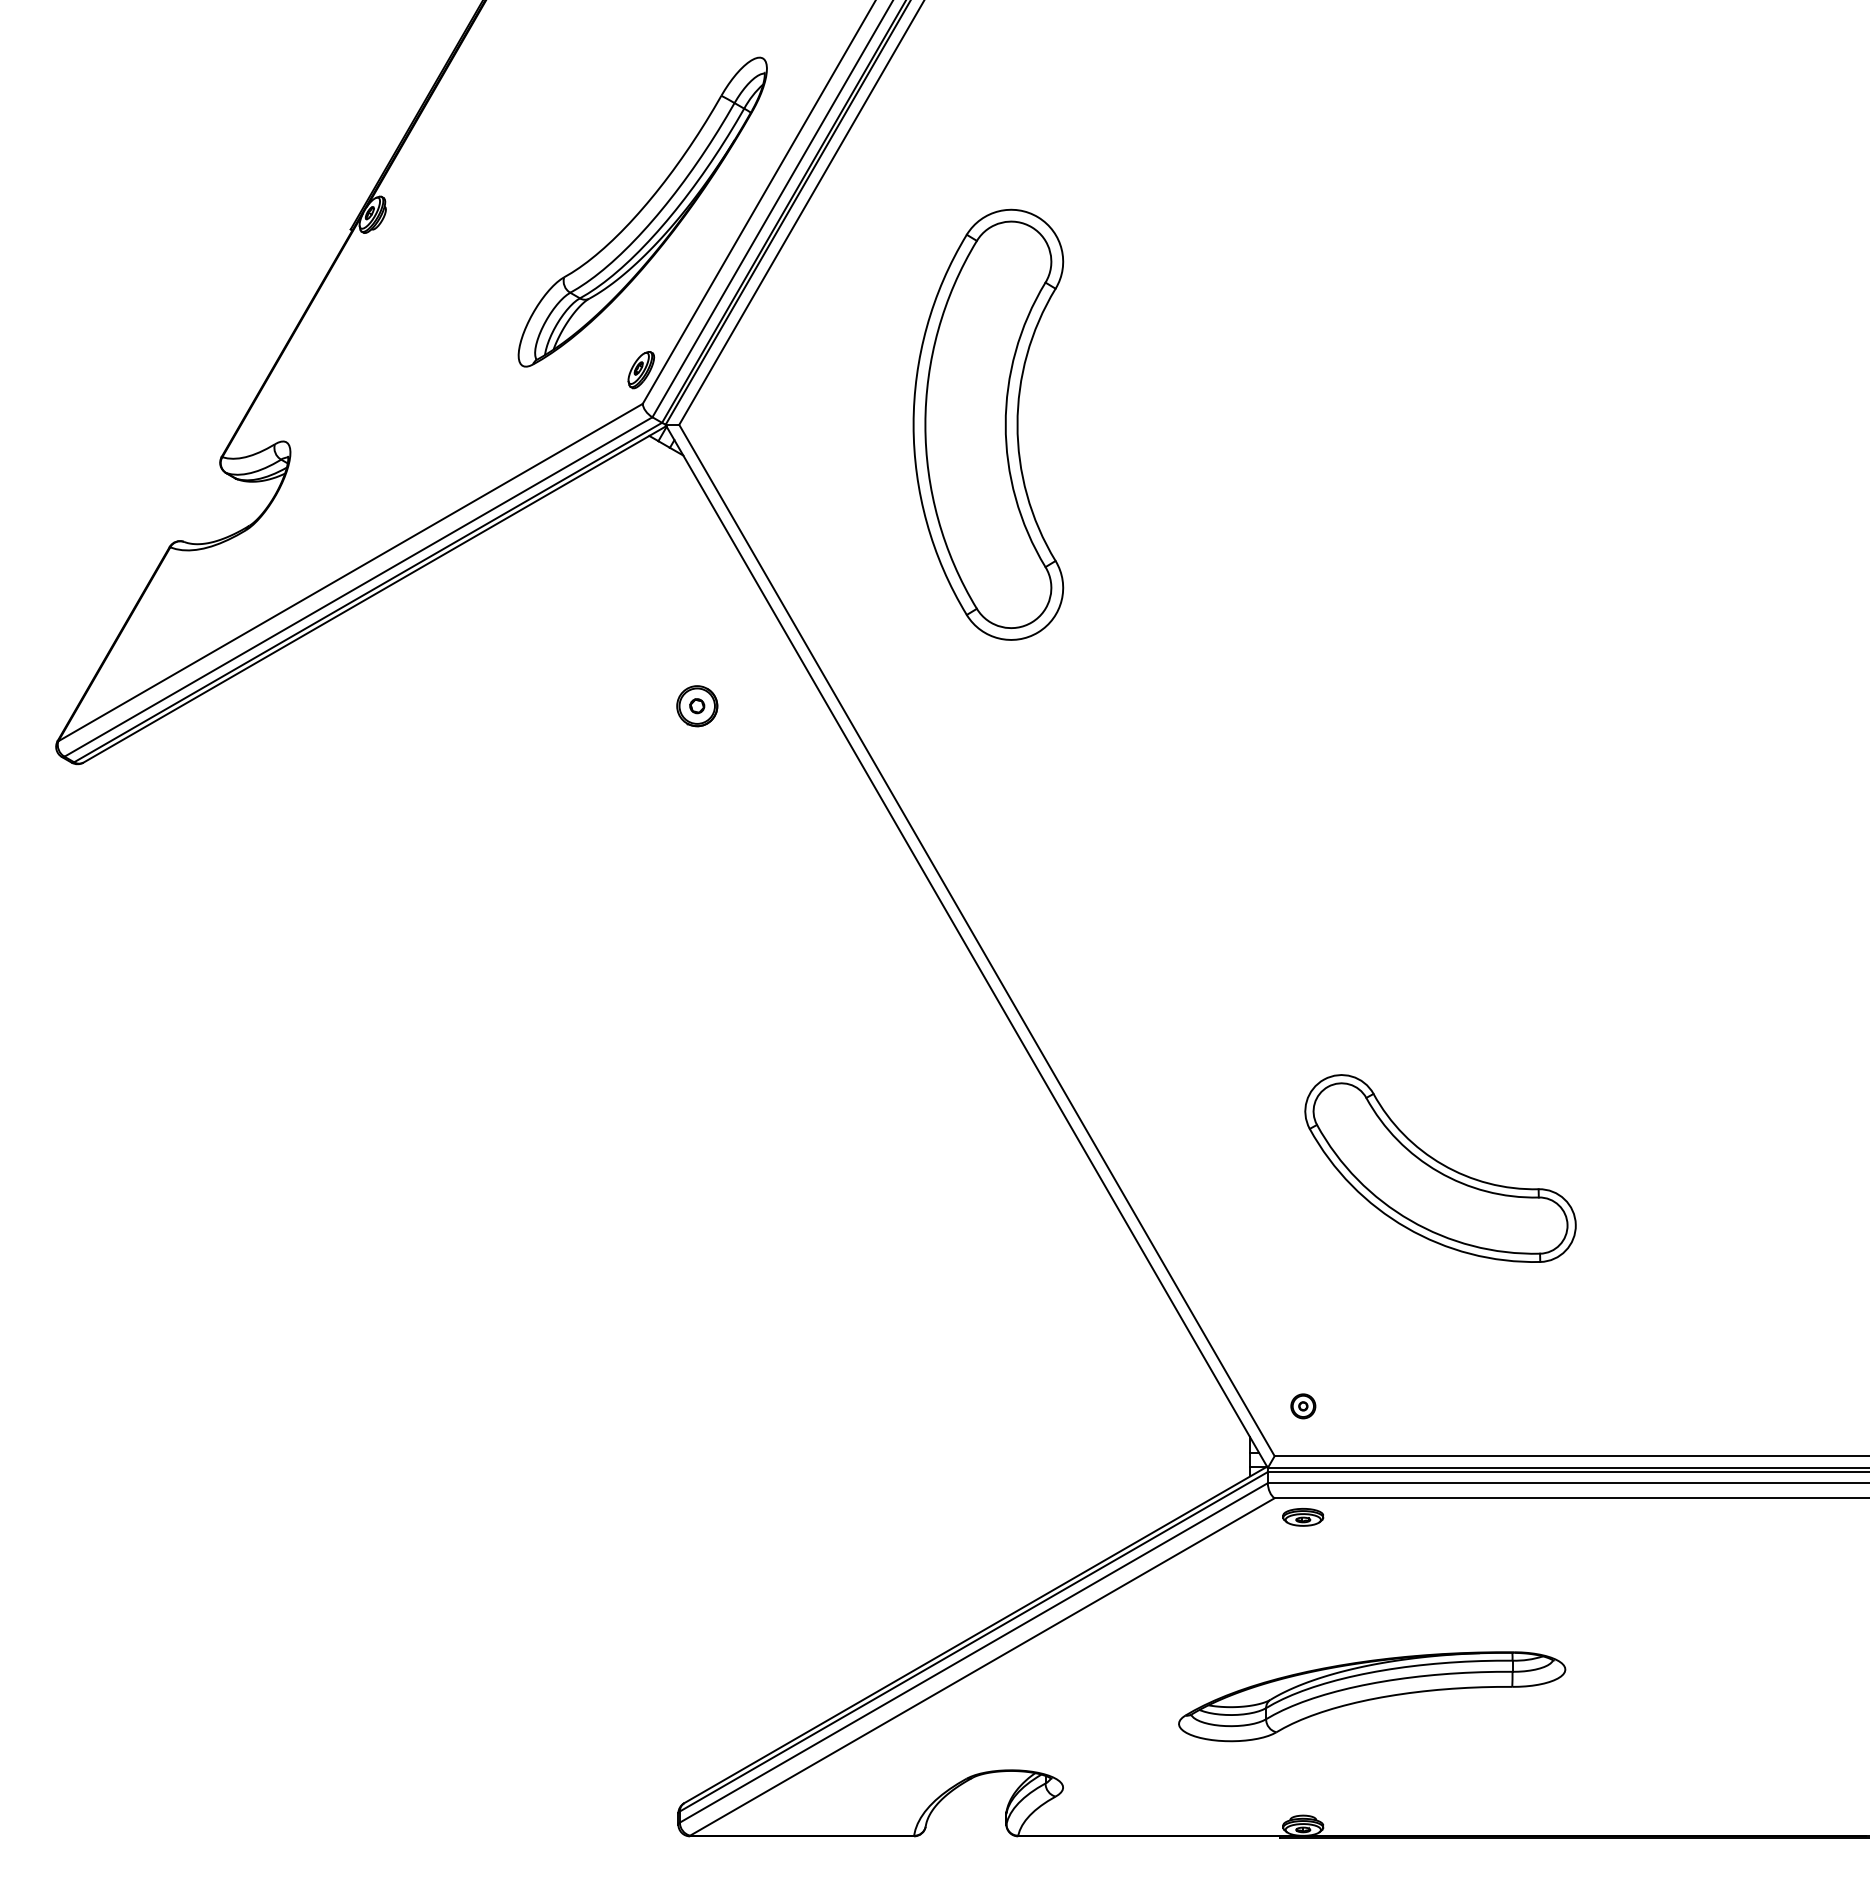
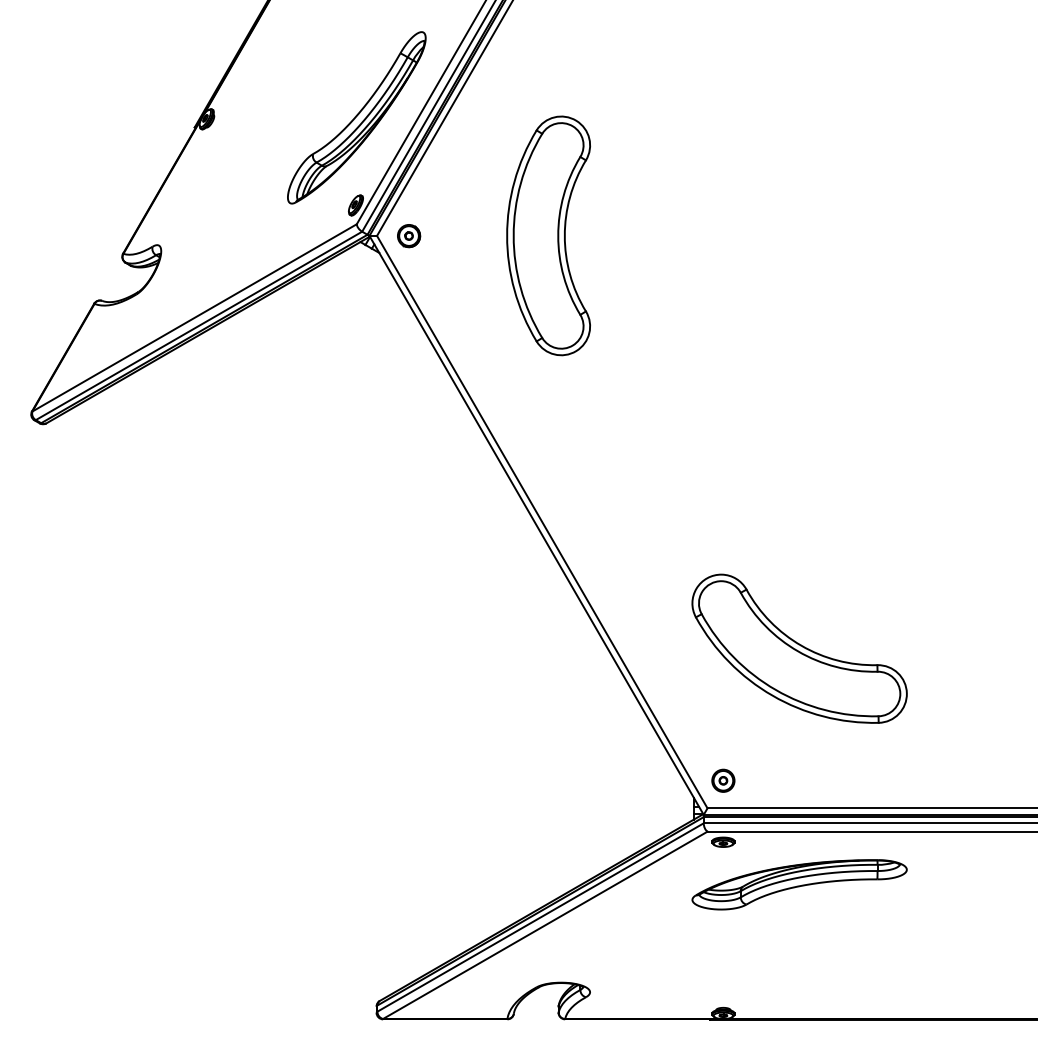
part: (698, 706) -> (409, 236), moved
part: (1440, 1168) -> (799, 648), size x1.43
part: (1303, 1406) -> (723, 780), size x1.67
part: (1371, 1696) -> (799, 884), moved

